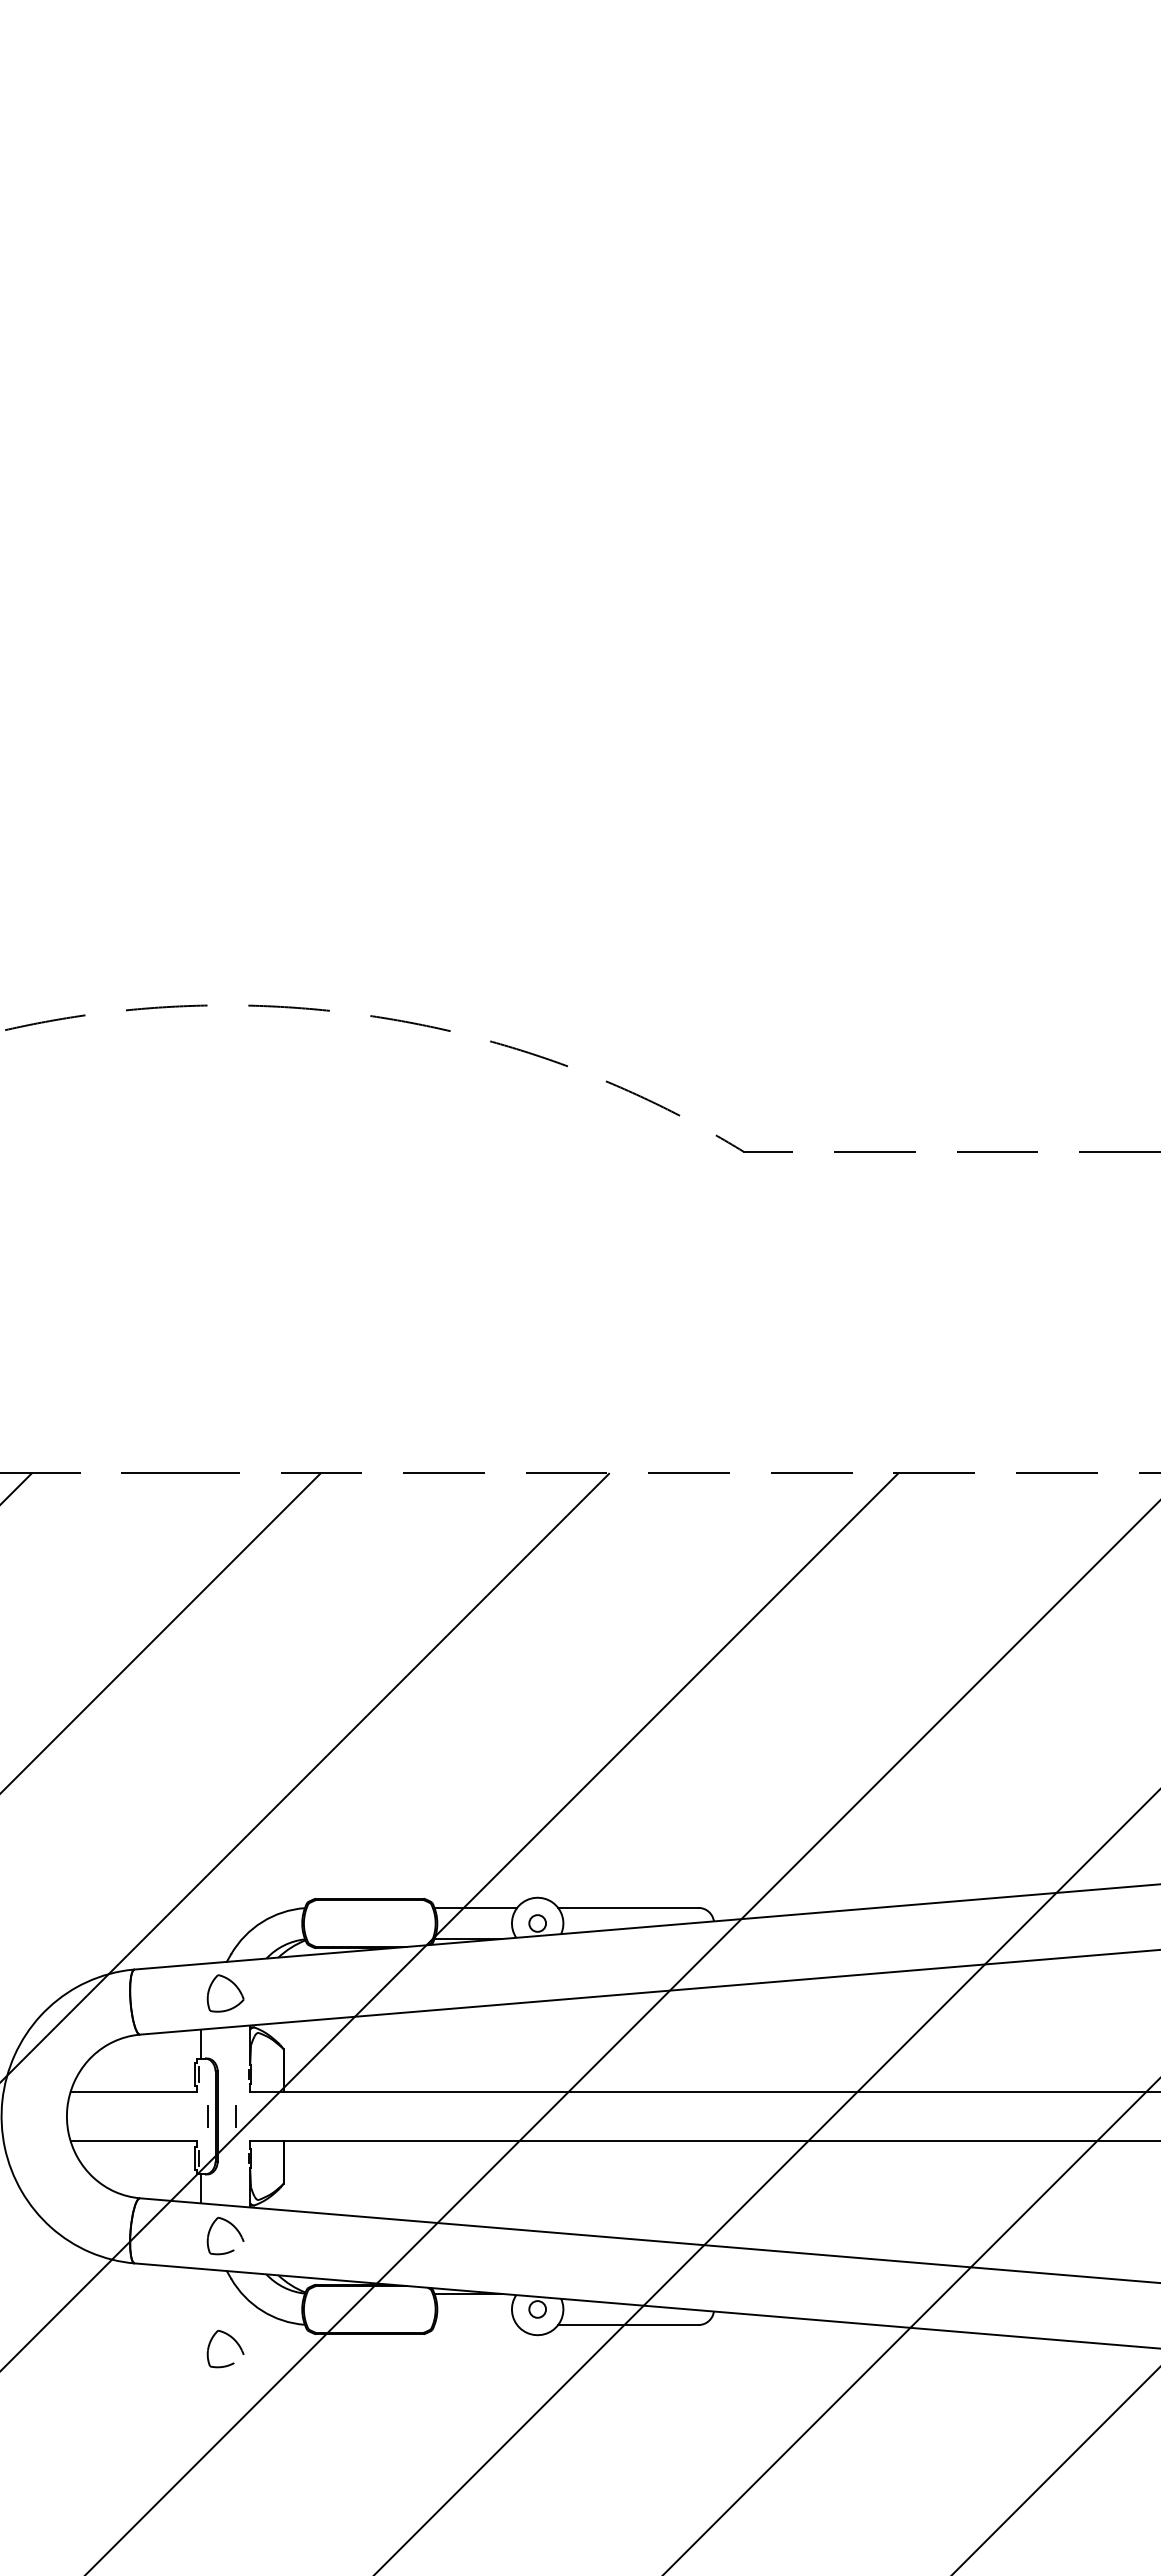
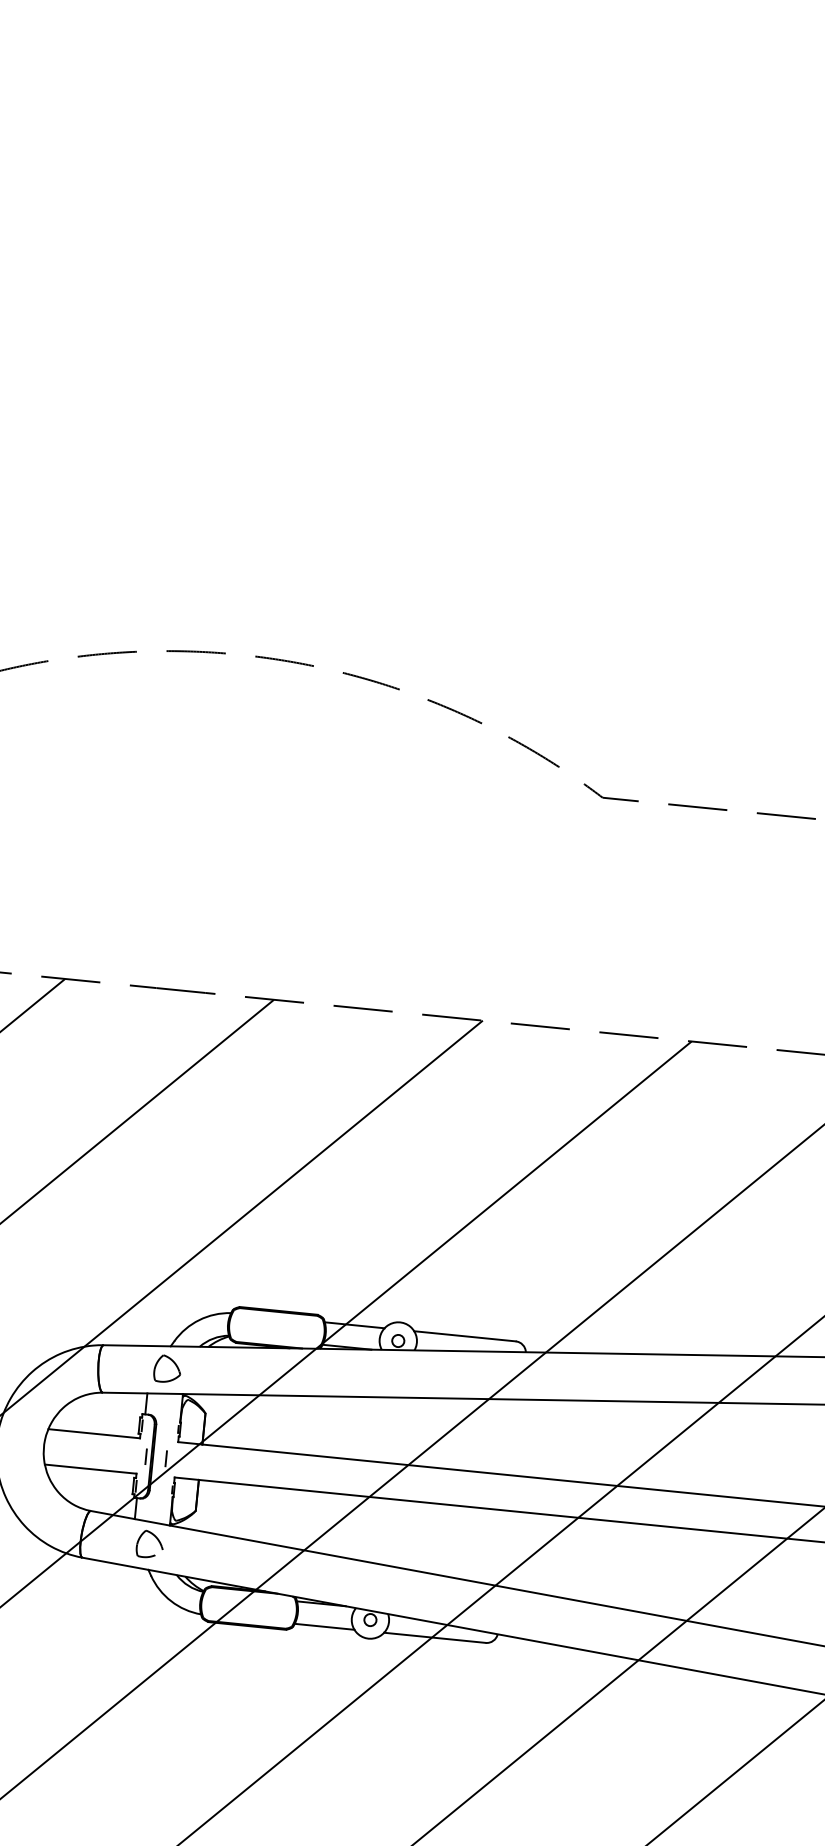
line: (475, 2324) -> (324, 1626), added
part: (233, 2340) -> (148, 1620), removed

